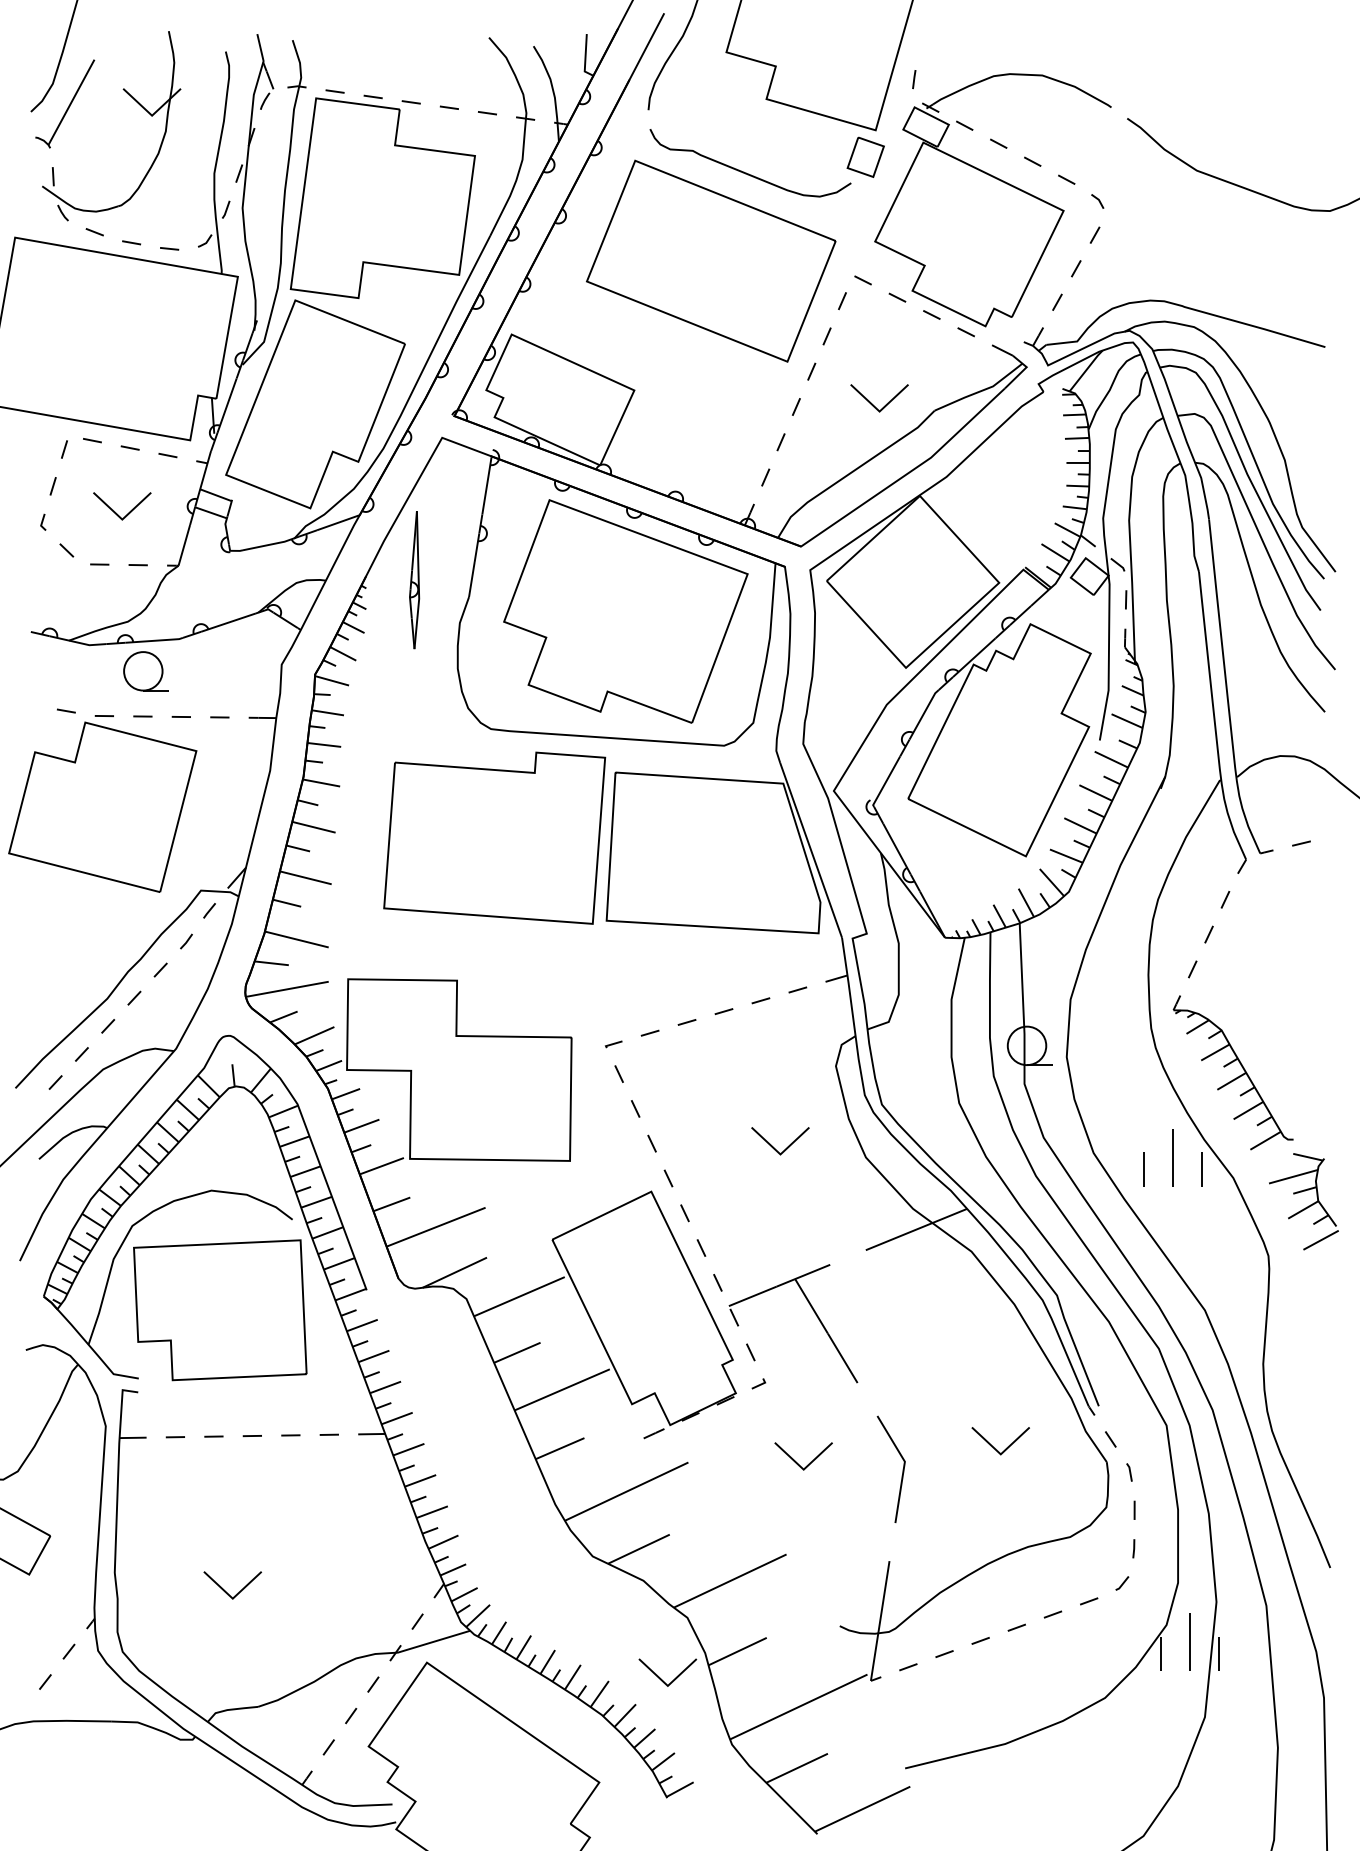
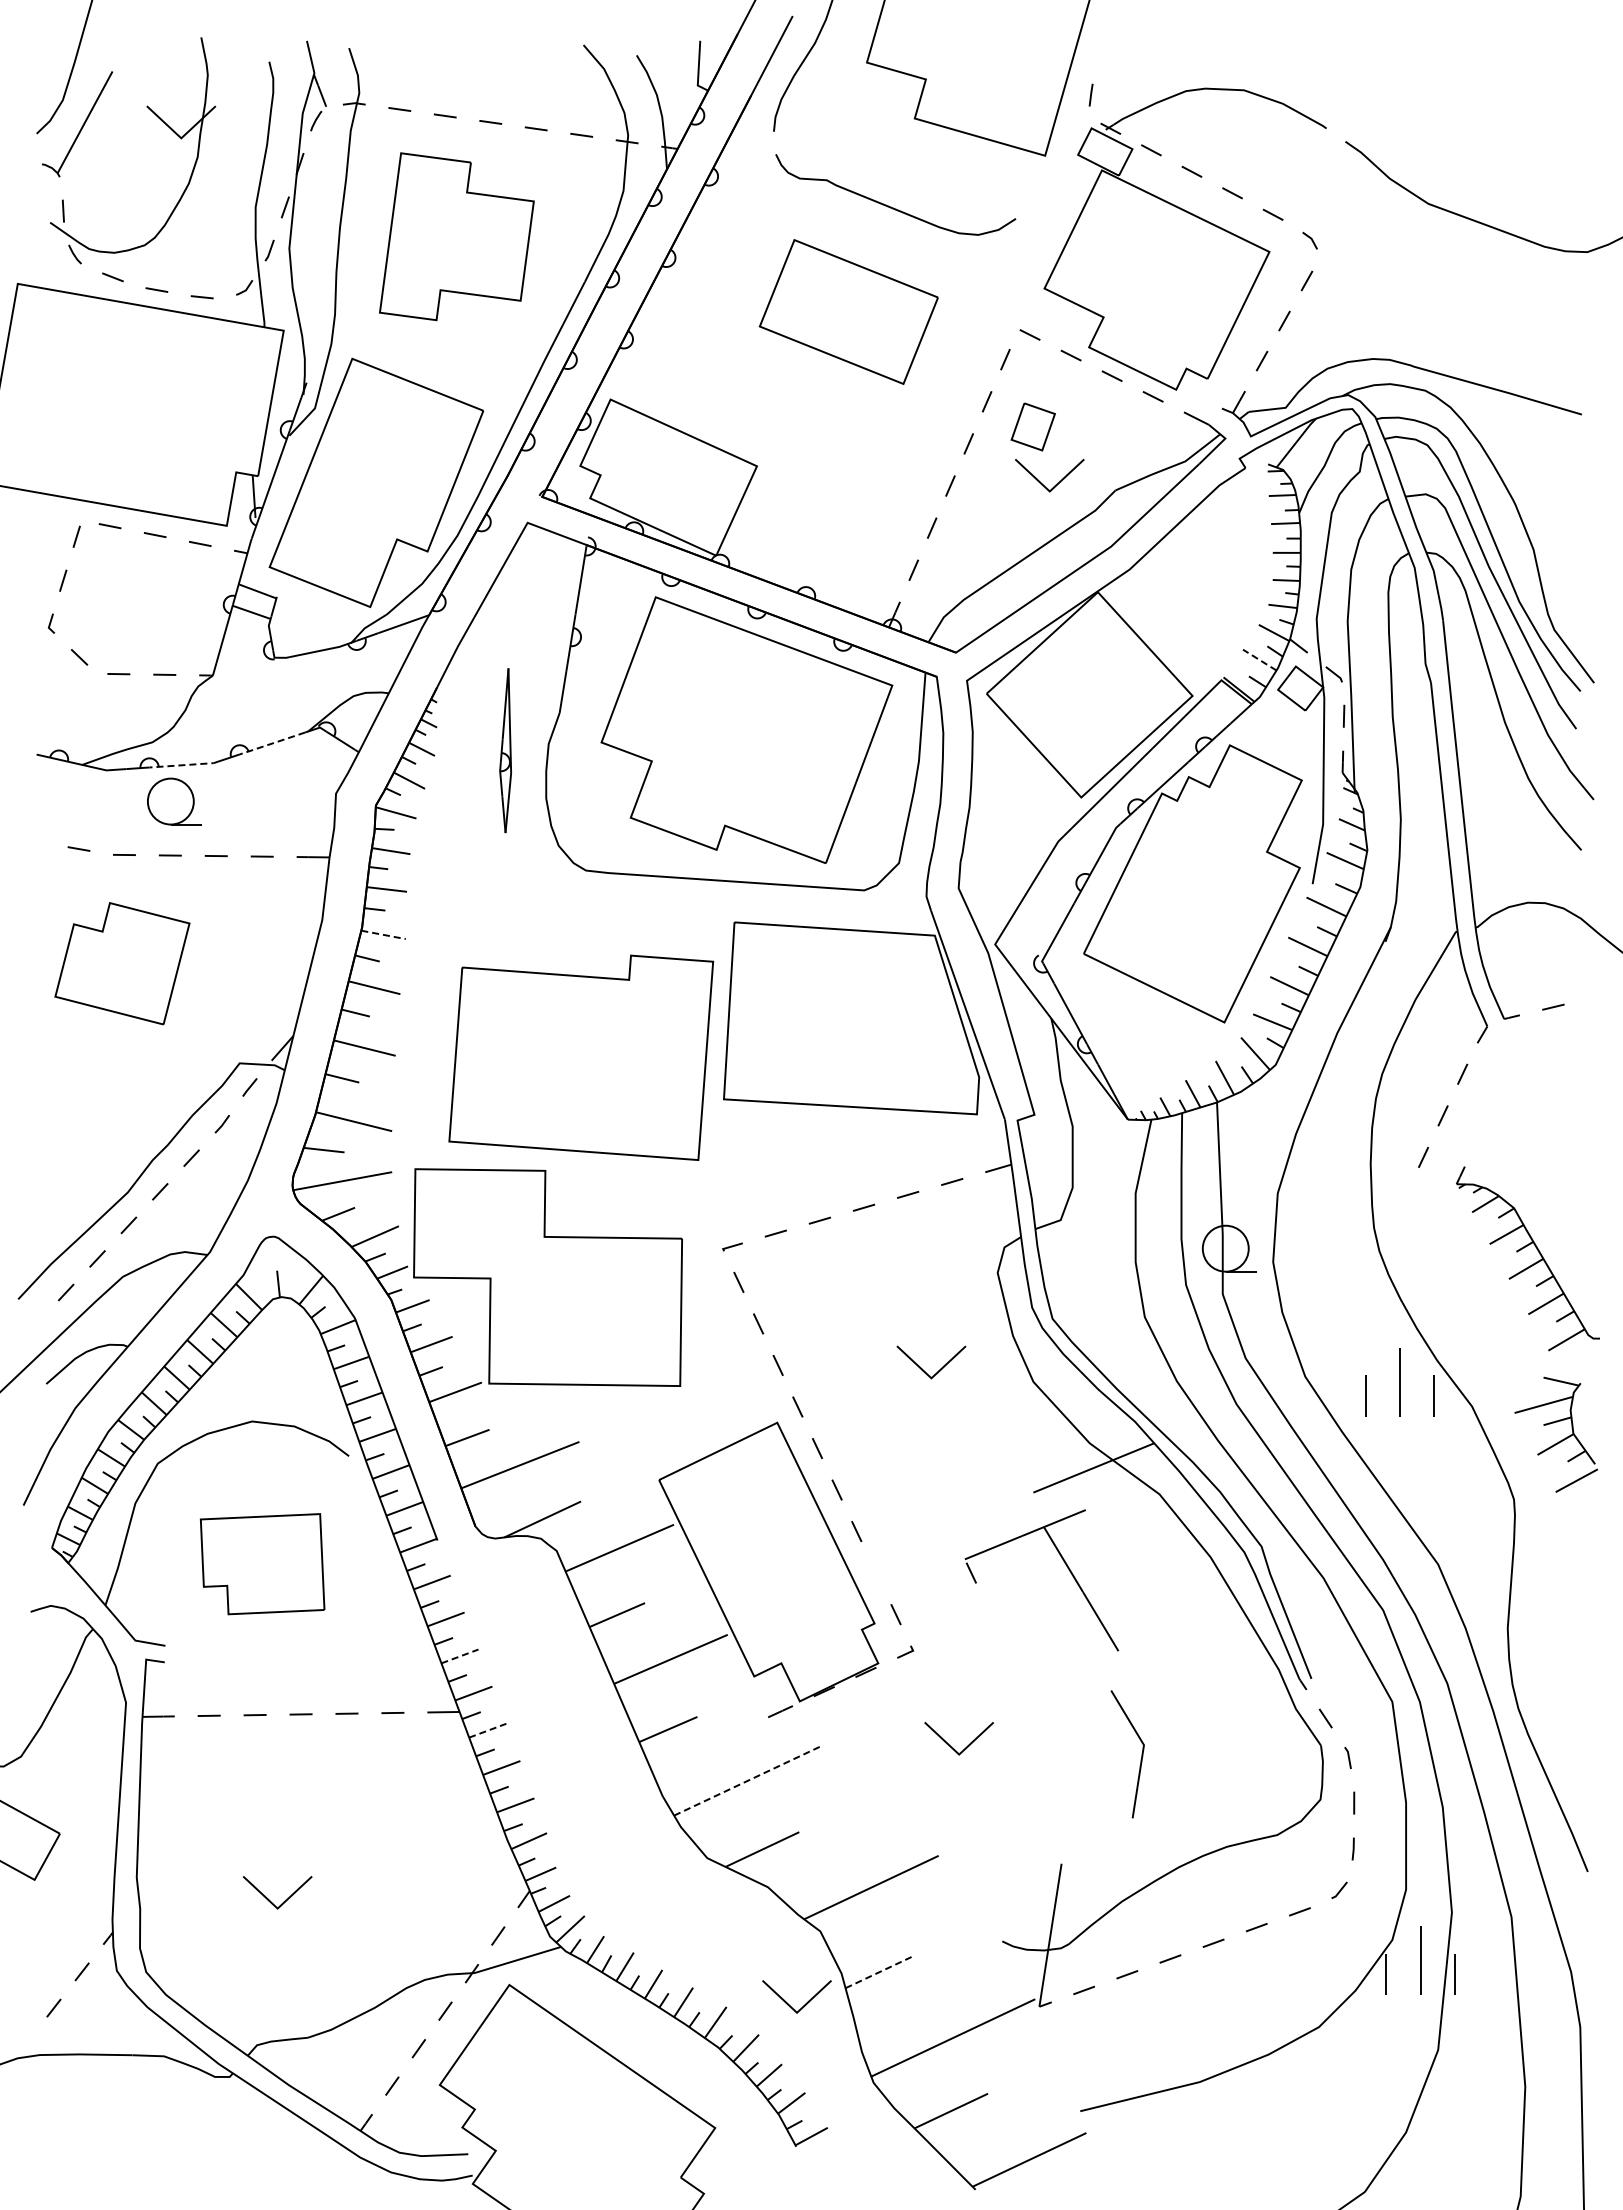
part: (865, 156) -> (1032, 426), moved
part: (382, 197) -> (456, 236), size x0.7
part: (710, 260) -> (848, 311), size x0.6
part: (115, 512) -> (137, 611), removed
line: (1055, 553) -> (1259, 660), solid -> dashed
part: (414, 579) -> (505, 750), moved
line: (228, 622) -> (272, 743), solid -> dashed
line: (154, 641) -> (184, 765), solid -> dashed
line: (321, 782) -> (383, 934), solid -> dashed
part: (102, 806) -> (122, 963), size x0.6
part: (494, 837) -> (581, 1057), moved
part: (1236, 1077) -> (1531, 1264), moved
part: (220, 1309) -> (262, 1563), size x0.6
part: (812, 1309) -> (1064, 1563), moved
line: (385, 1387) -> (459, 1656), solid -> dashed
part: (994, 1446) -> (1186, 1727), removed
line: (408, 1449) -> (487, 1730), solid -> dashed
line: (901, 1473) -> (1140, 1759), moved
line: (626, 1491) -> (747, 1780), solid -> dashed
line: (737, 1651) -> (880, 1971), solid -> dashed

